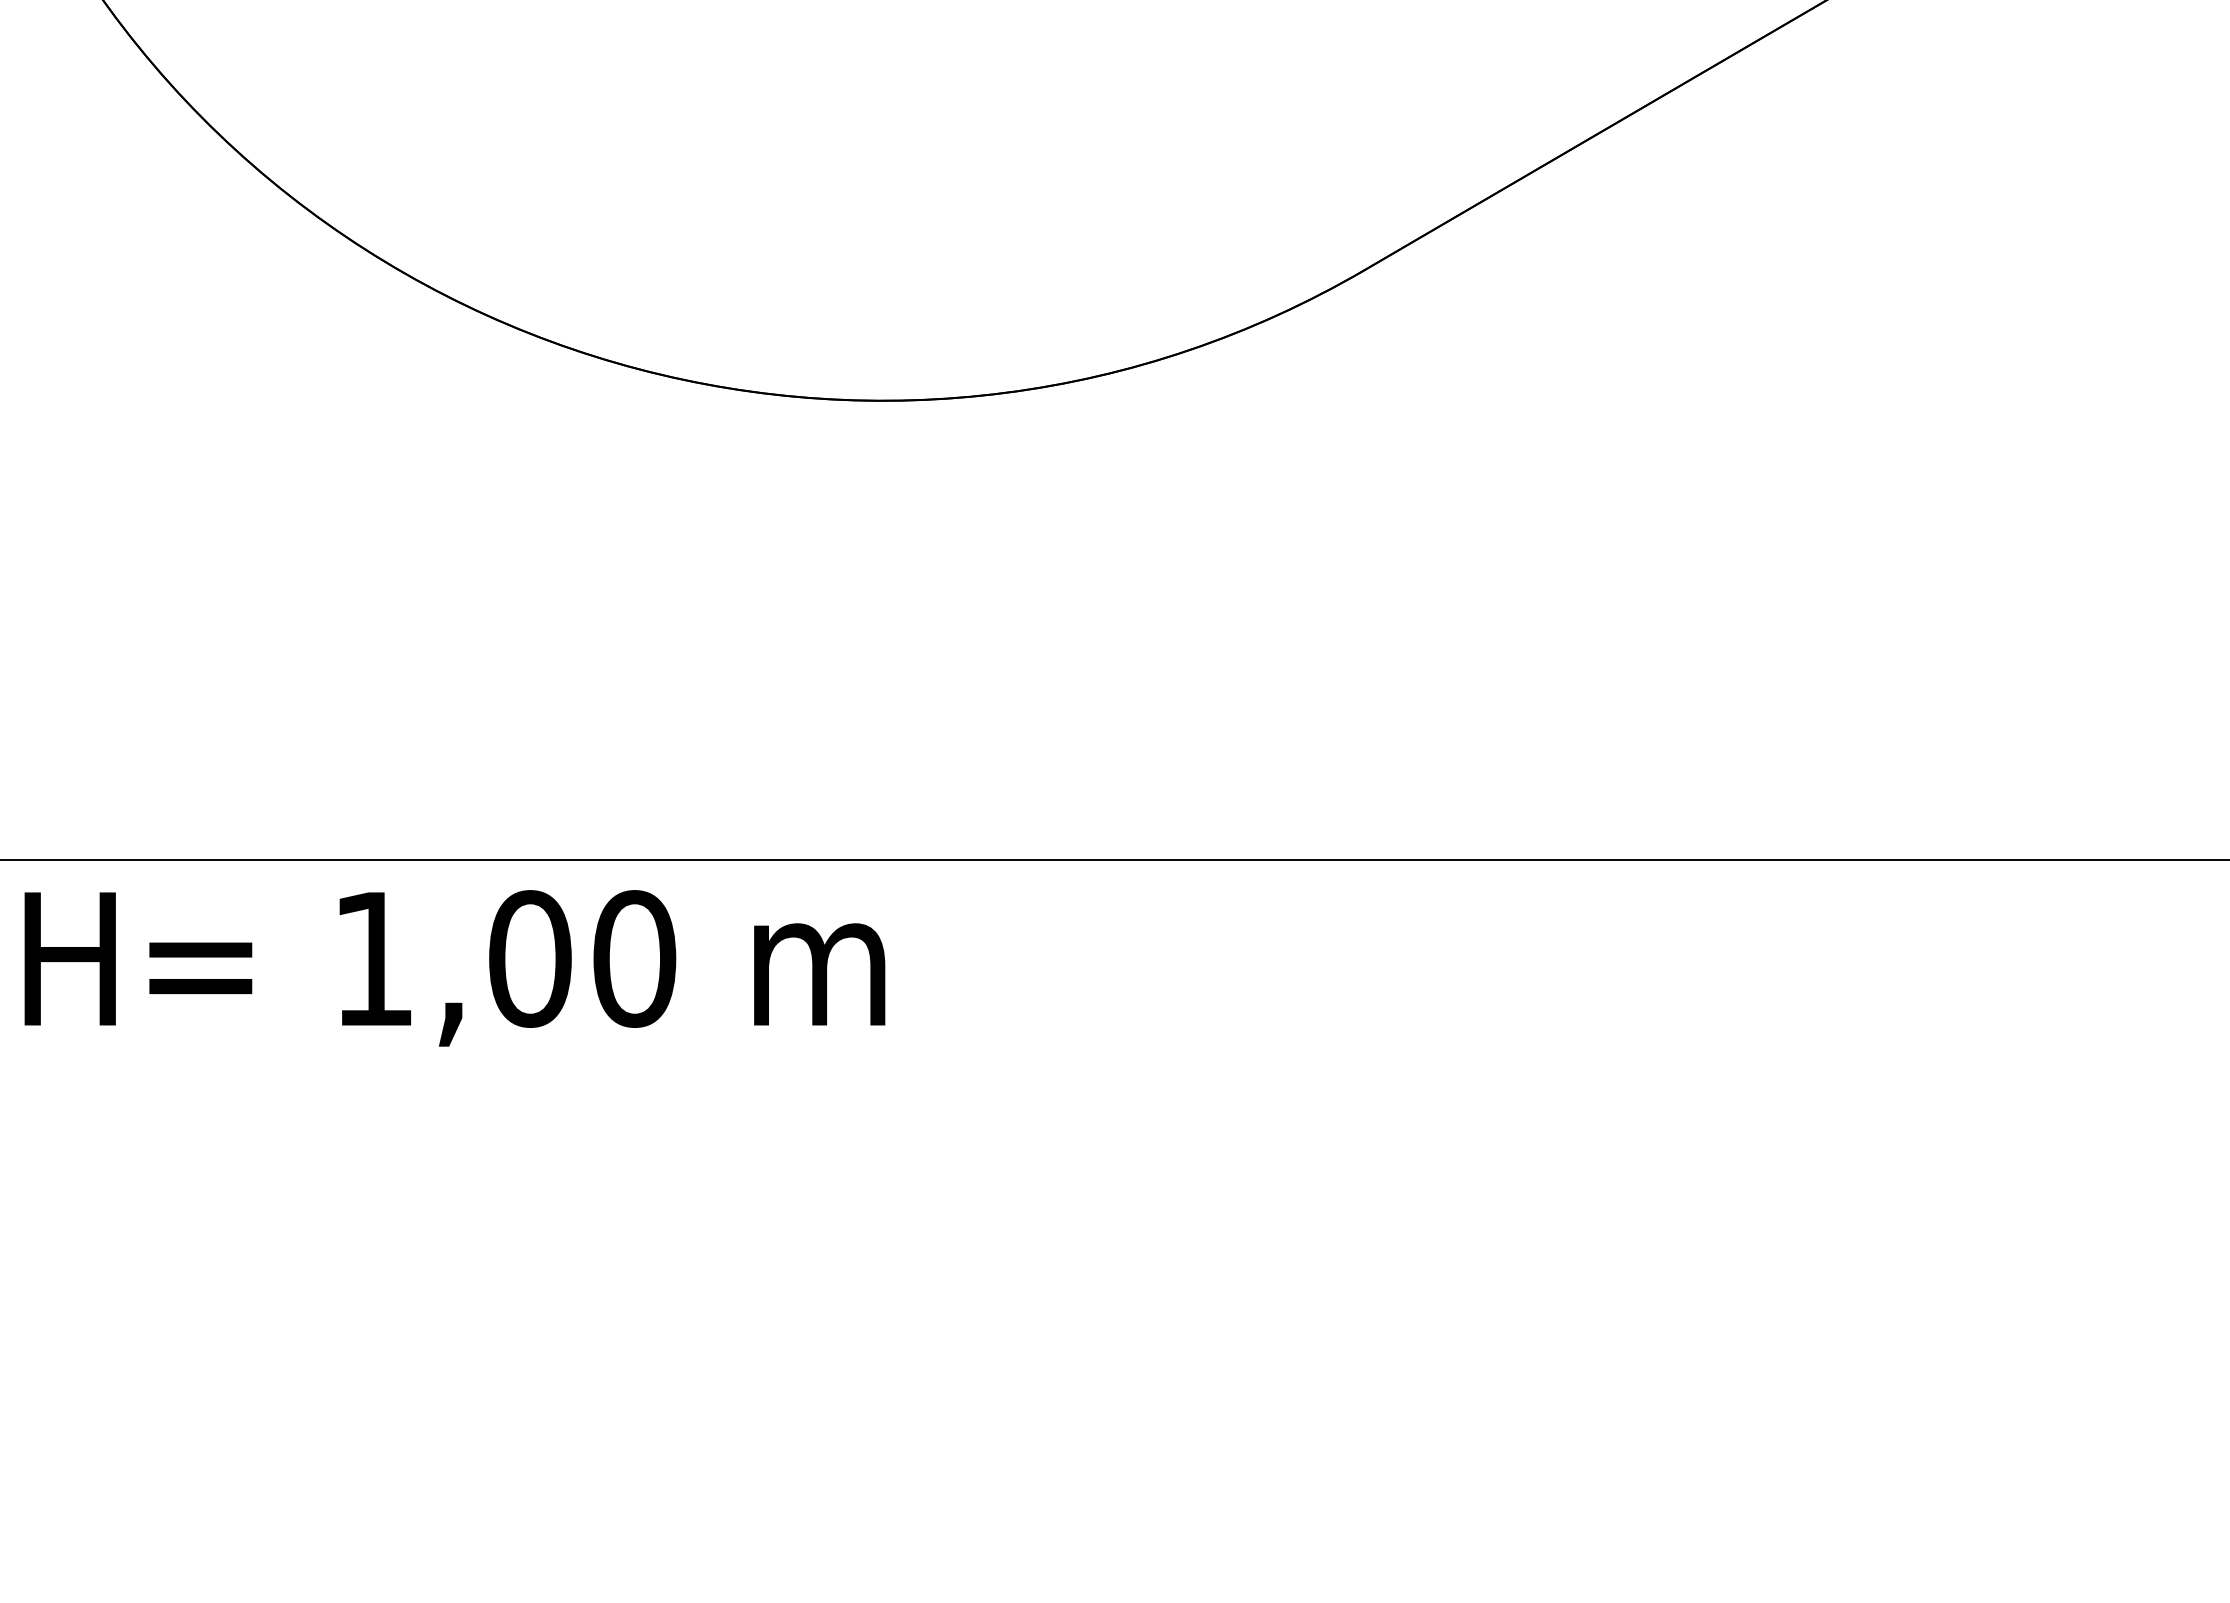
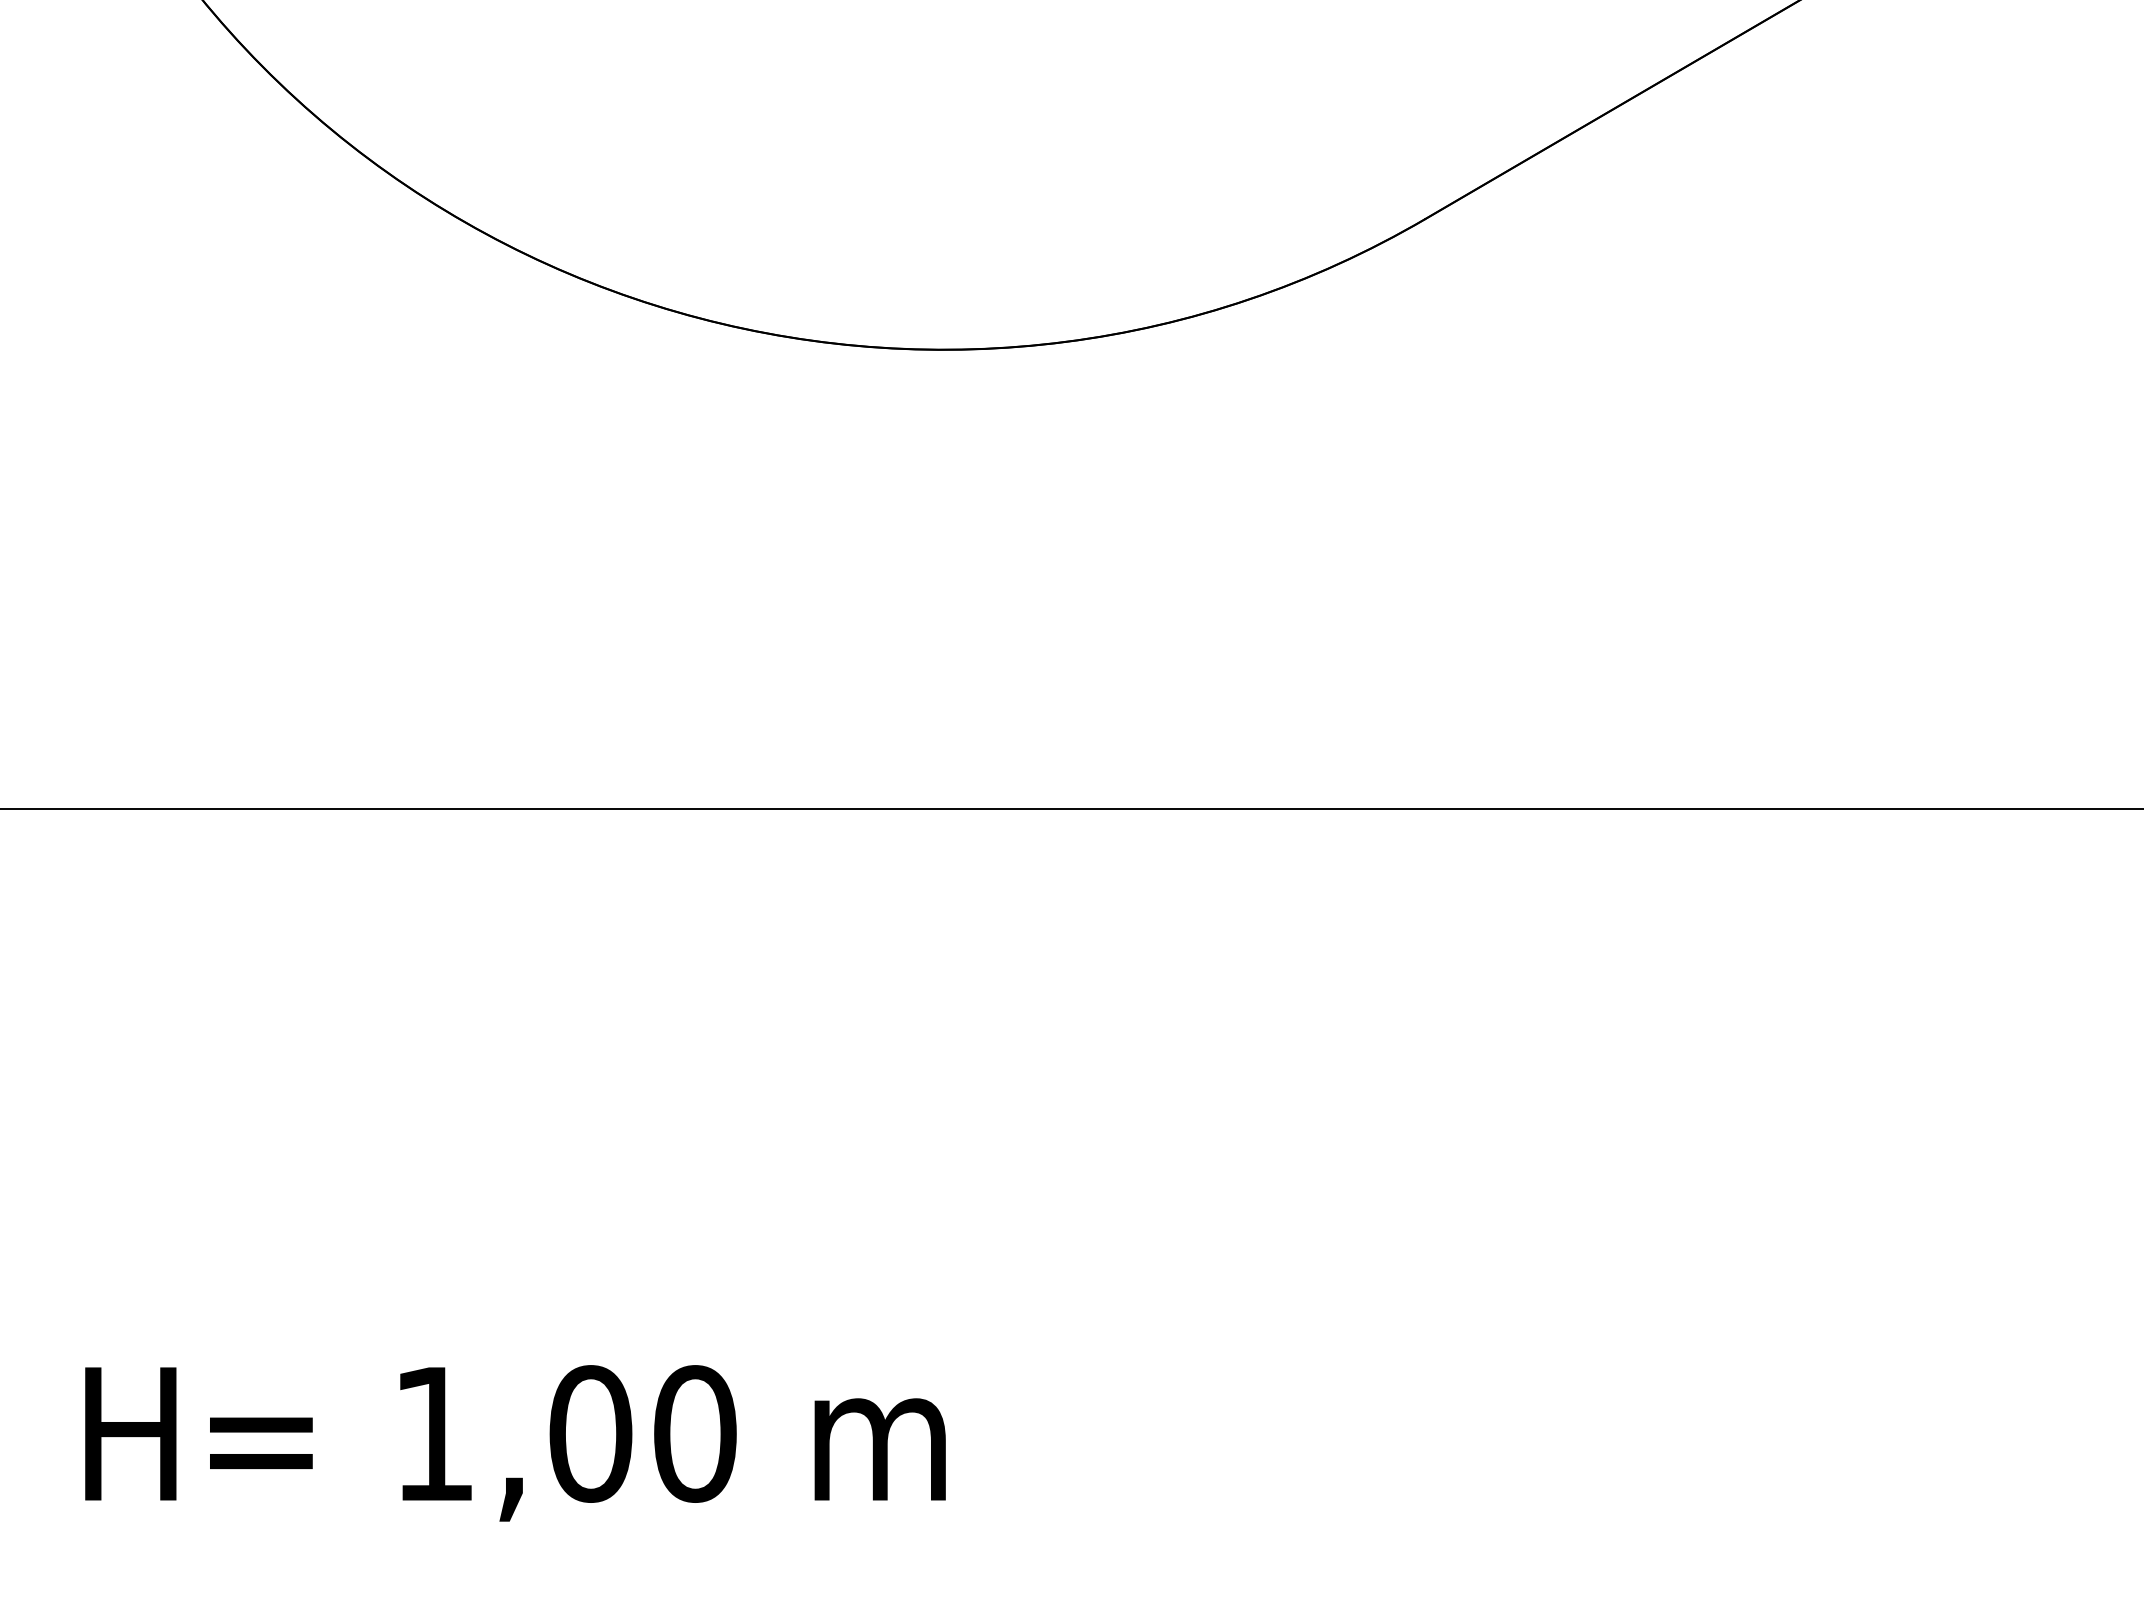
text: (454, 968) -> (515, 1443), moved

